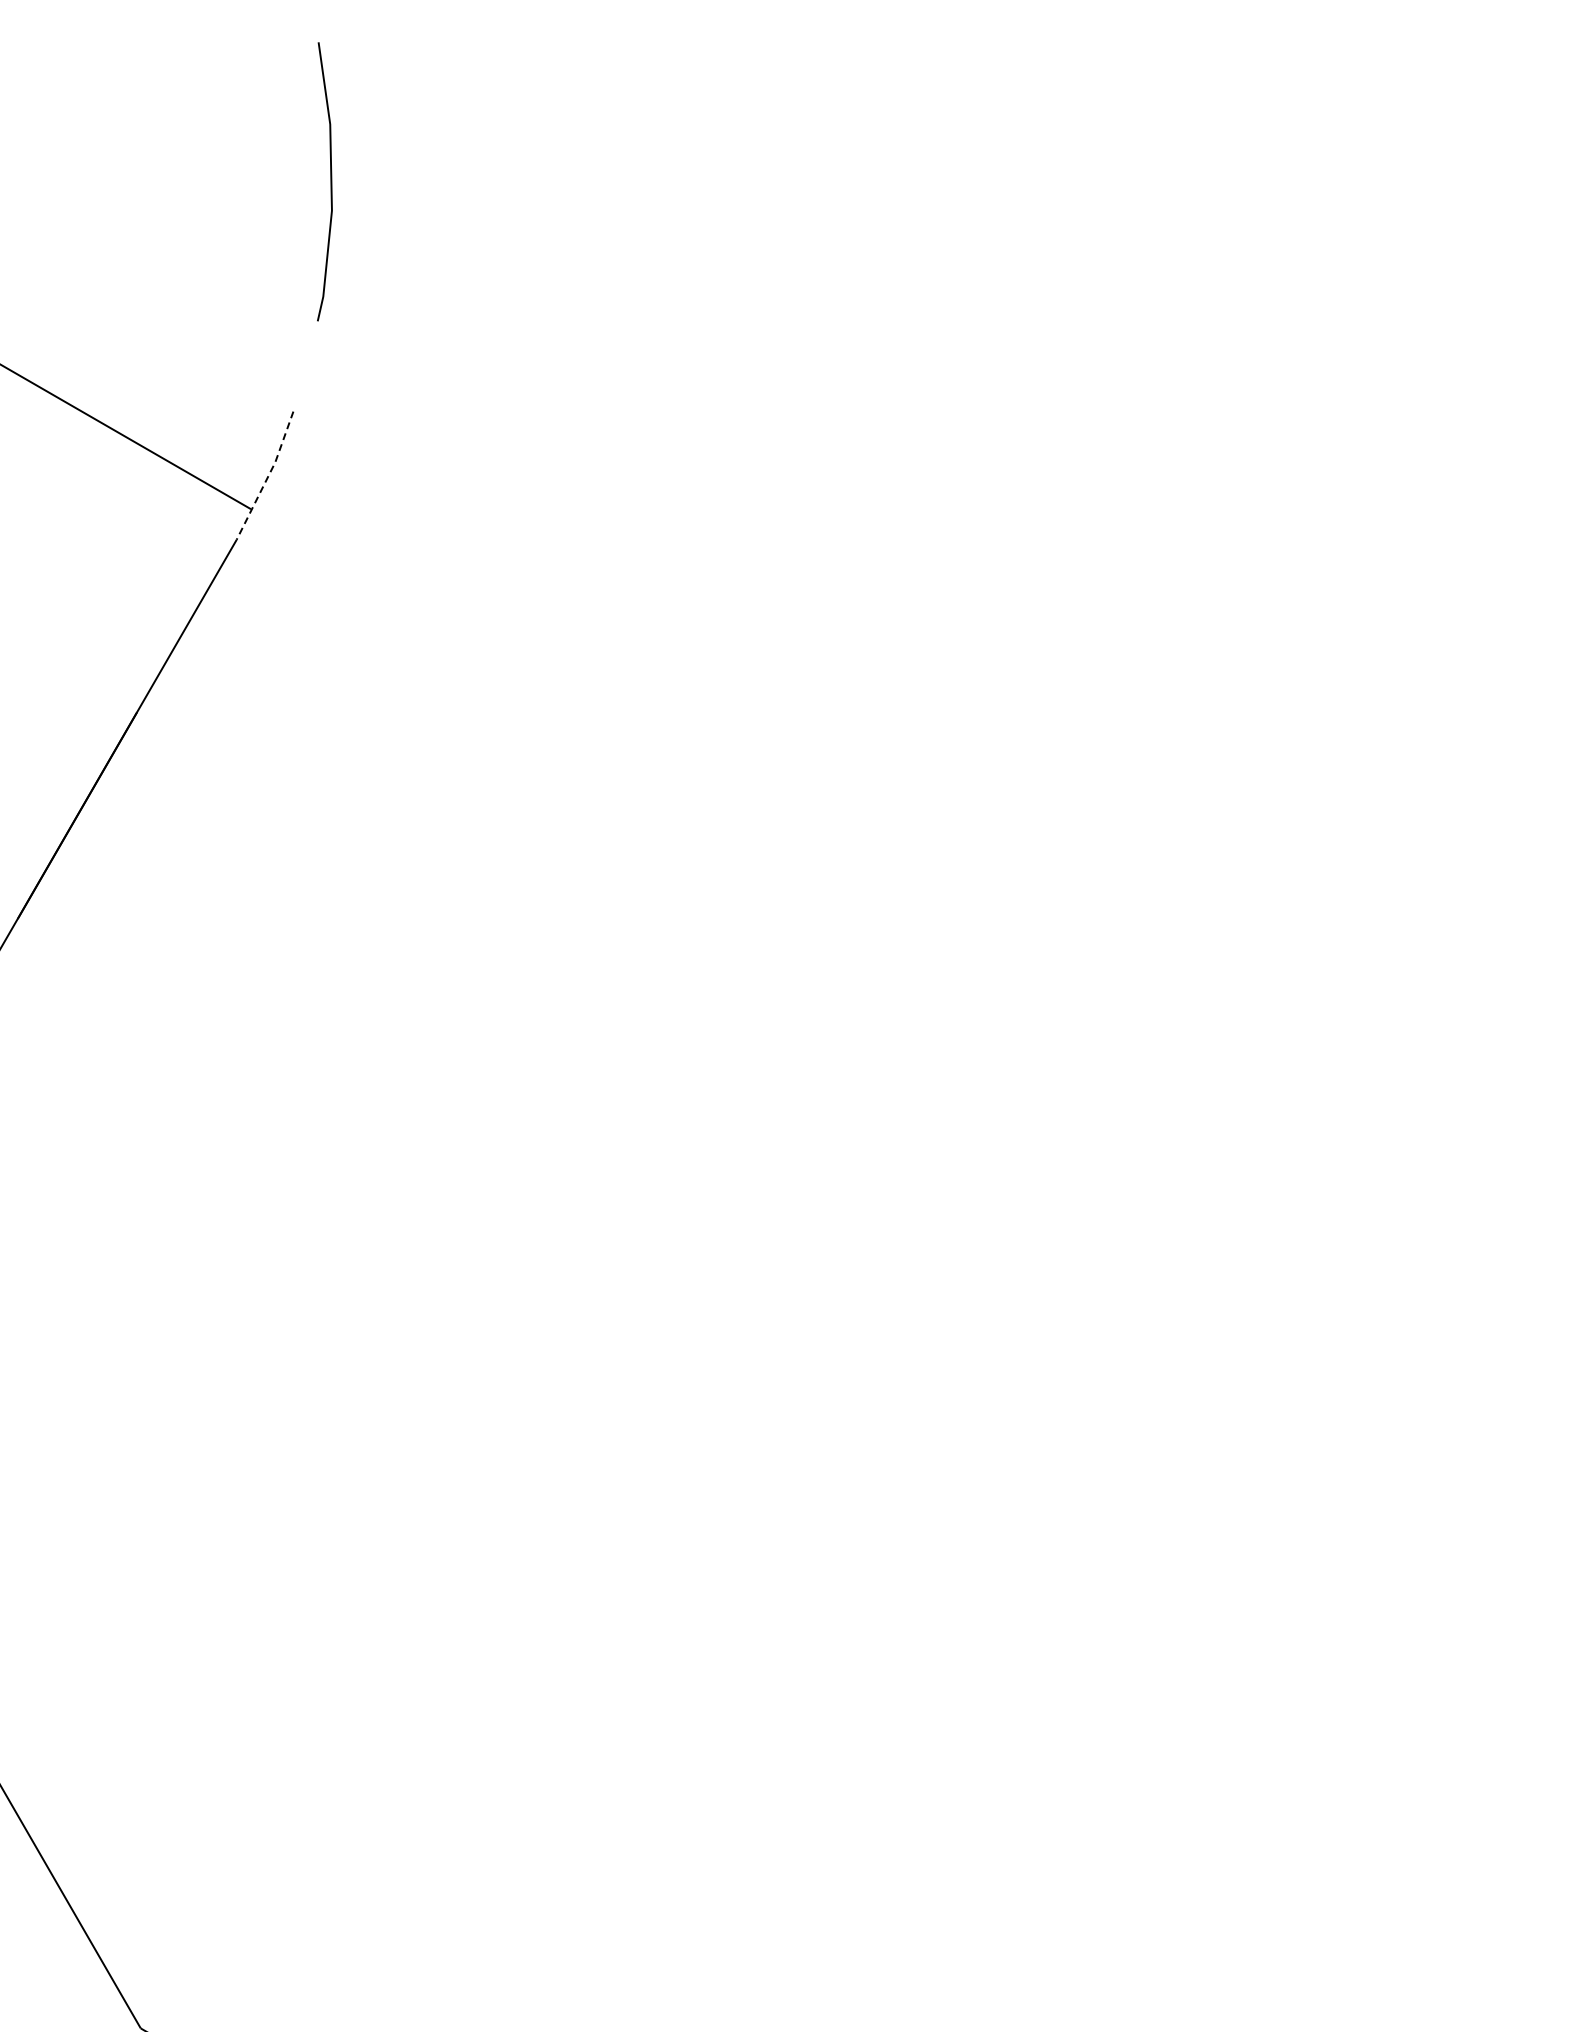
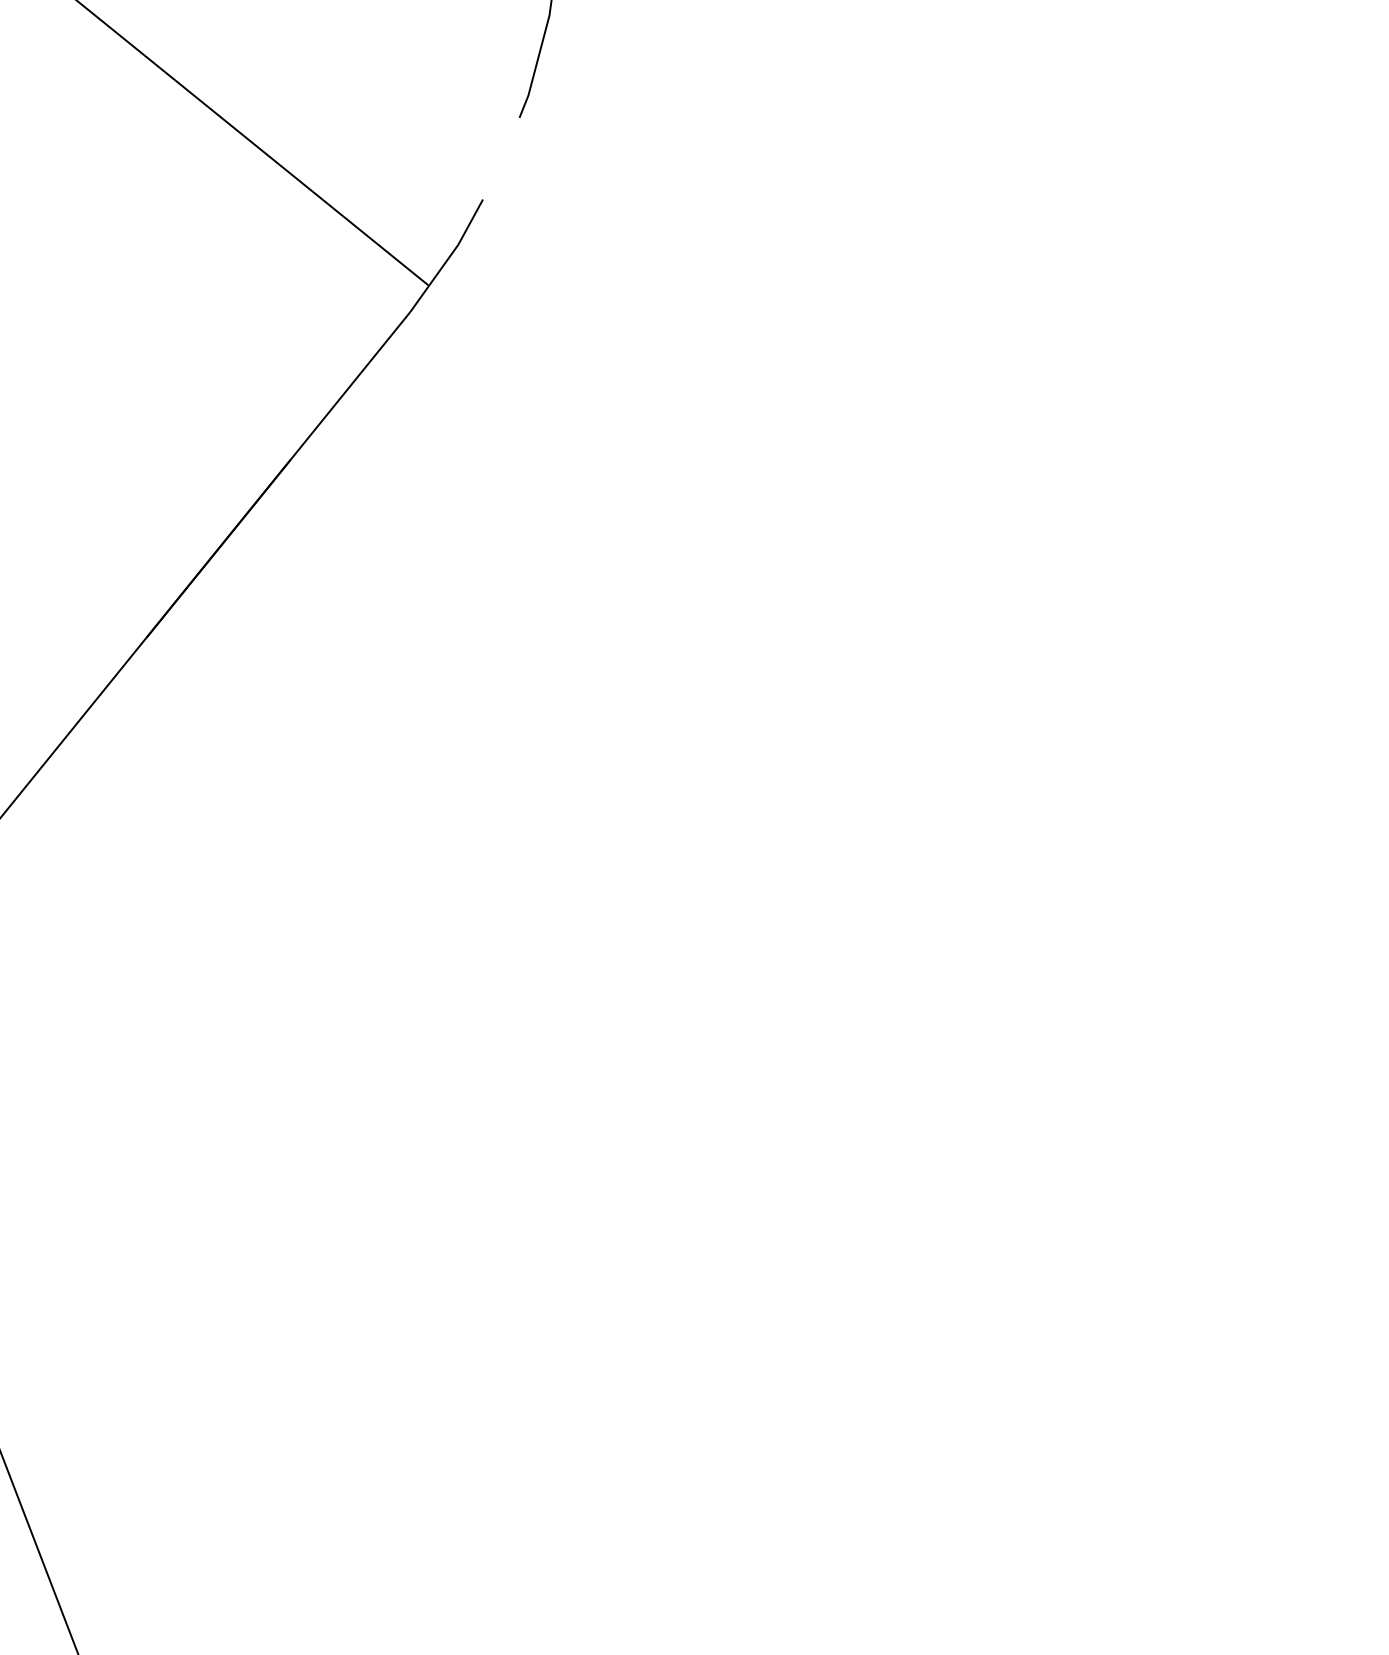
line: (268, 476) -> (449, 257), dashed -> solid

